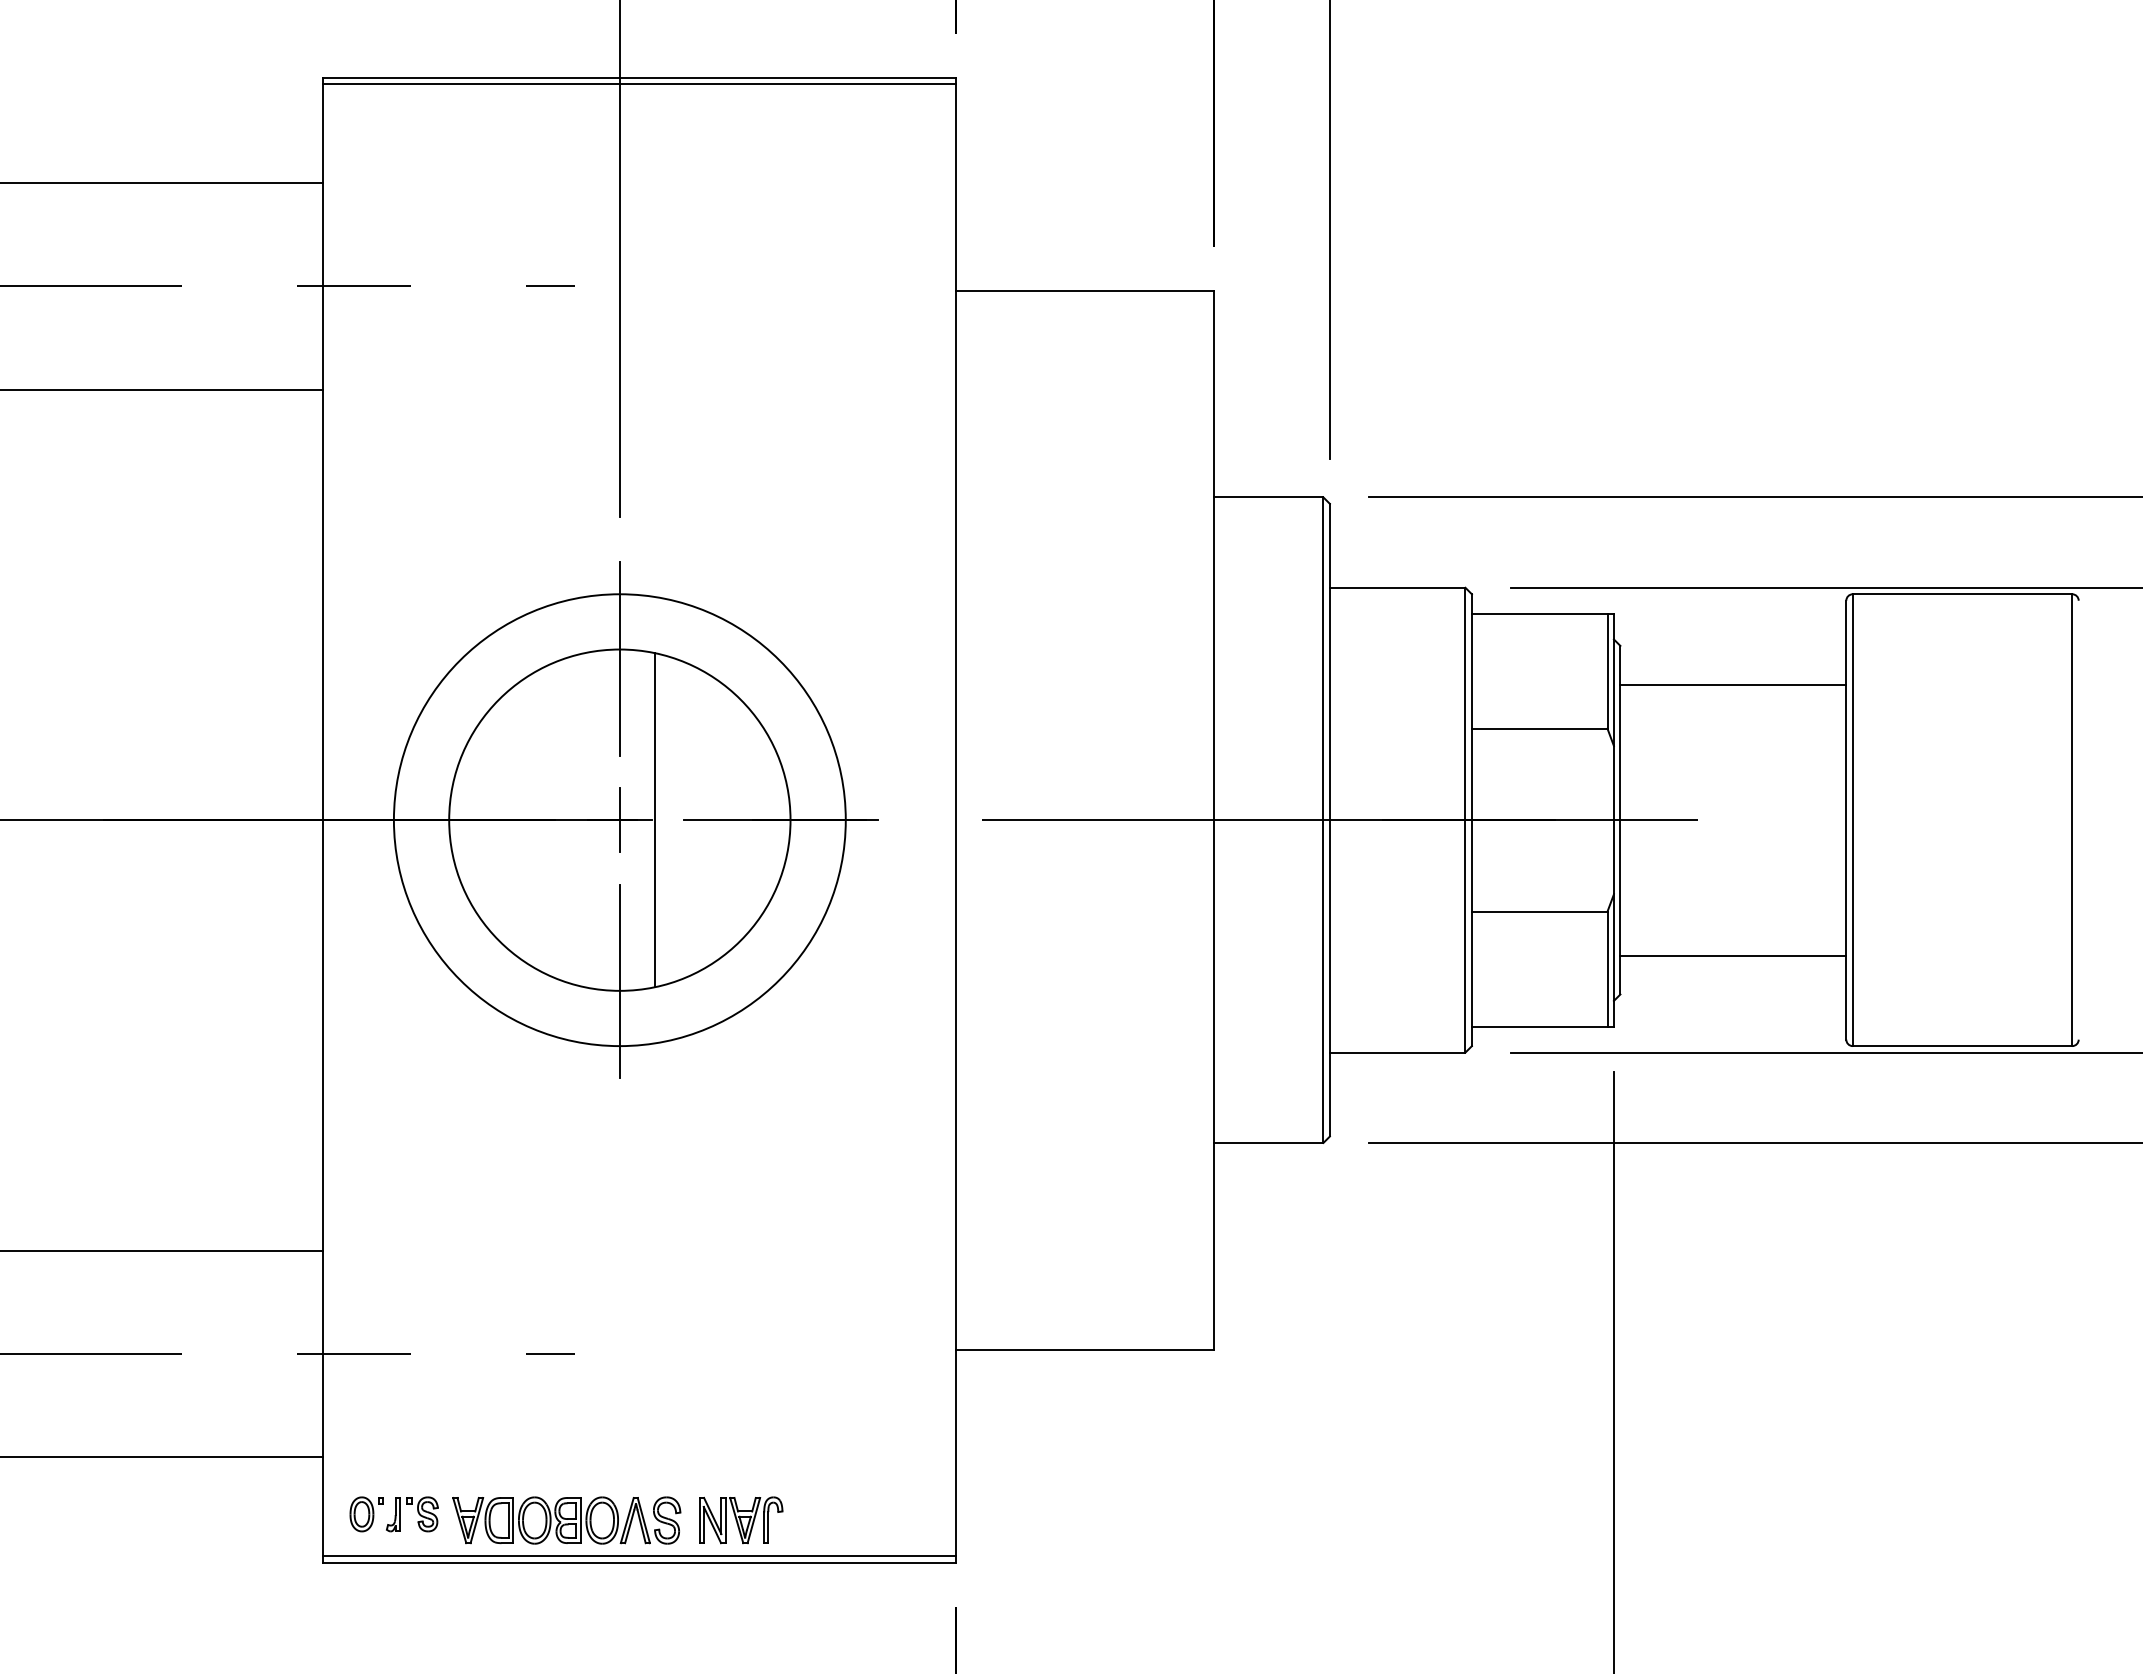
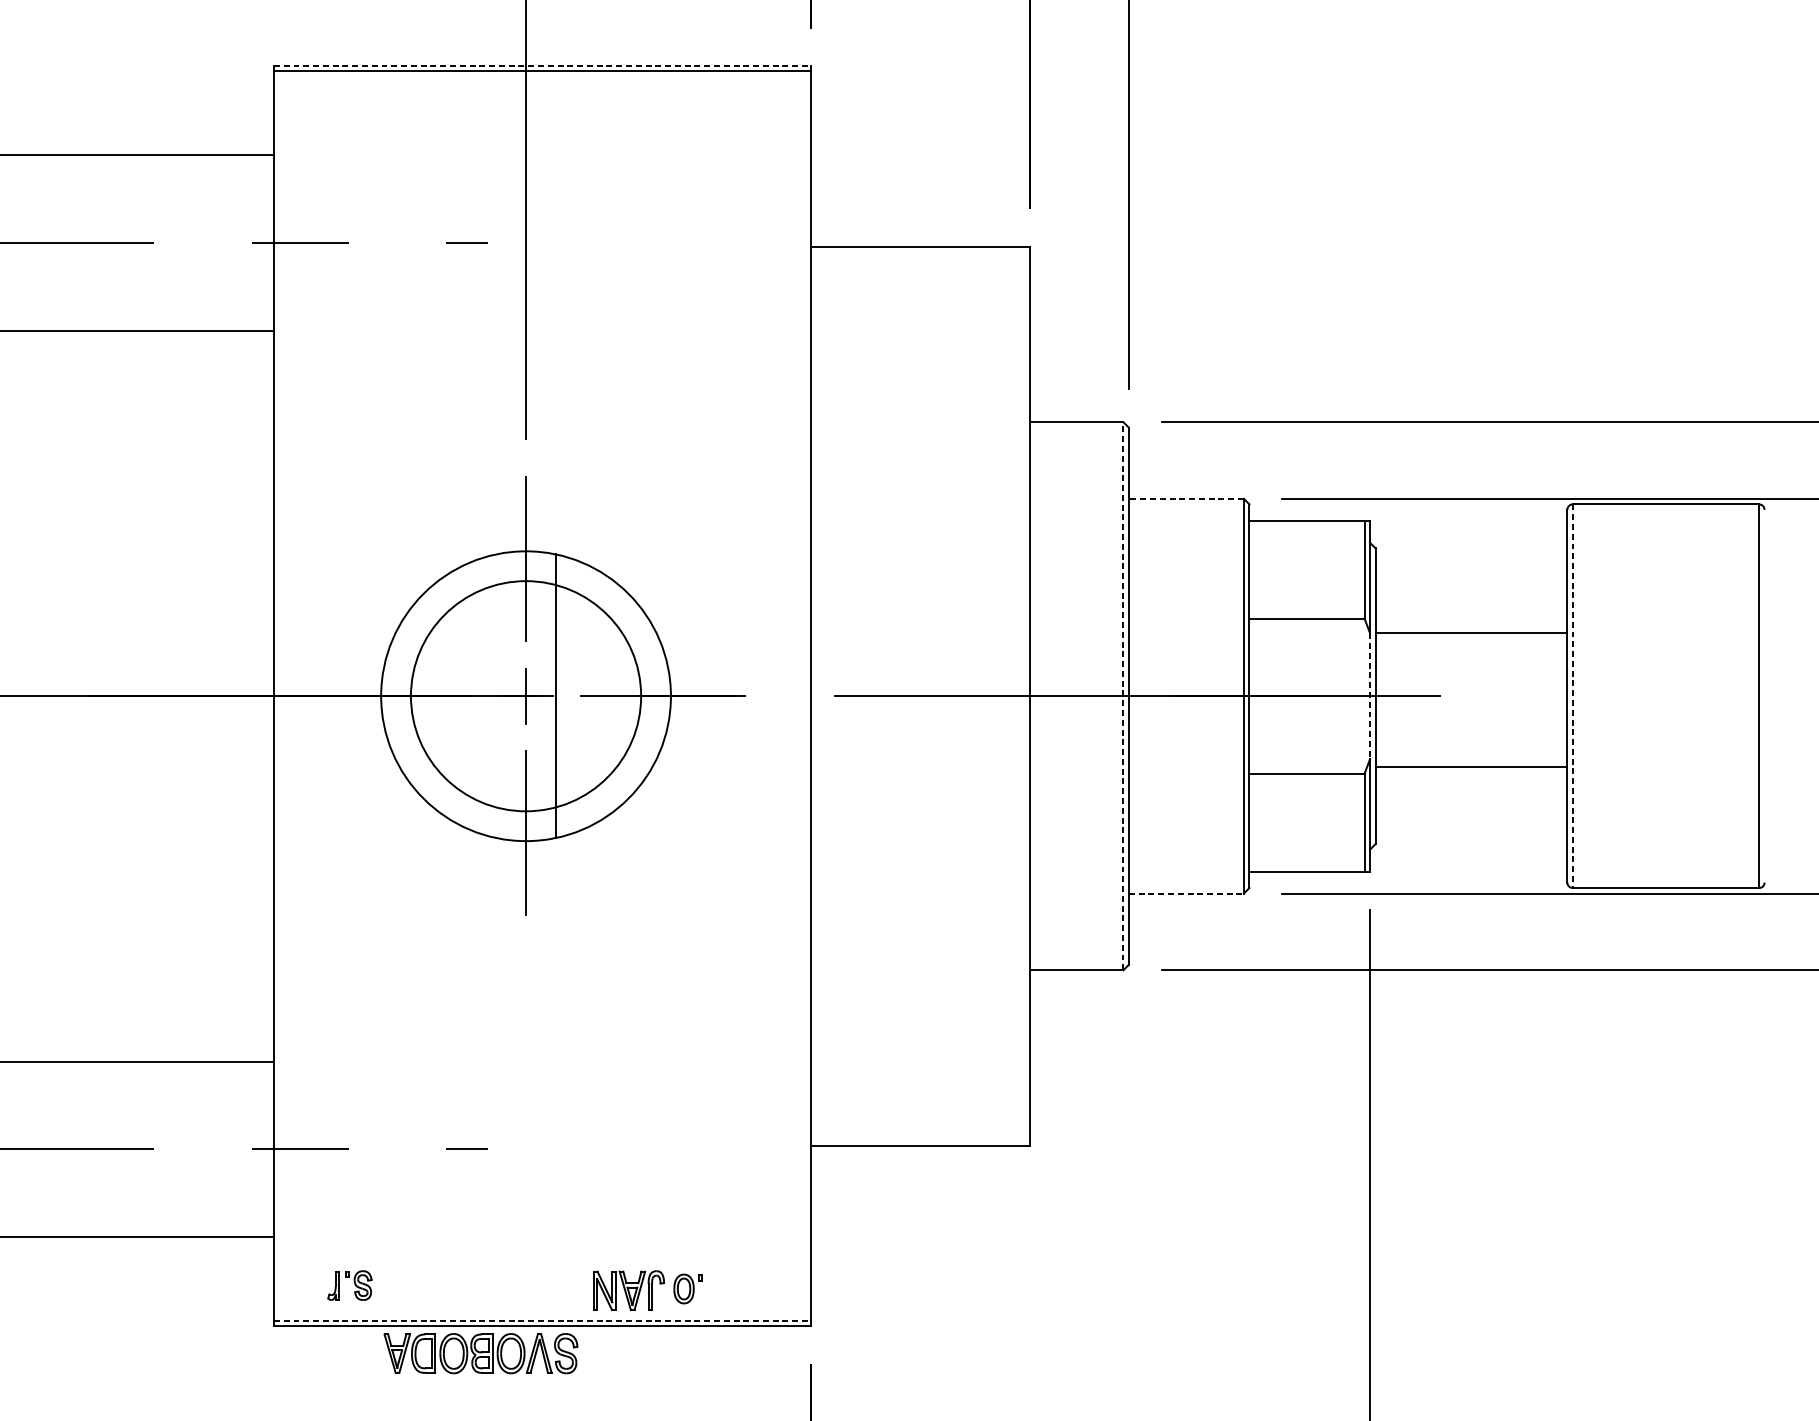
line: (639, 77) -> (542, 65), solid -> dashed
line: (1397, 587) -> (1186, 498), solid -> dashed
line: (1733, 684) -> (1471, 632), moved
circle: (619, 820) -> (525, 696), size x0.6
line: (1323, 820) -> (1123, 696), solid -> dashed
line: (1613, 820) -> (1369, 696), solid -> dashed
line: (1852, 820) -> (1572, 696), solid -> dashed
line: (1733, 955) -> (1471, 766), moved
line: (1397, 1052) -> (1186, 893), solid -> dashed
part: (366, 1514) -> (687, 1289), moved
part: (566, 1520) -> (480, 1353), moved
line: (639, 1556) -> (542, 1321), solid -> dashed

